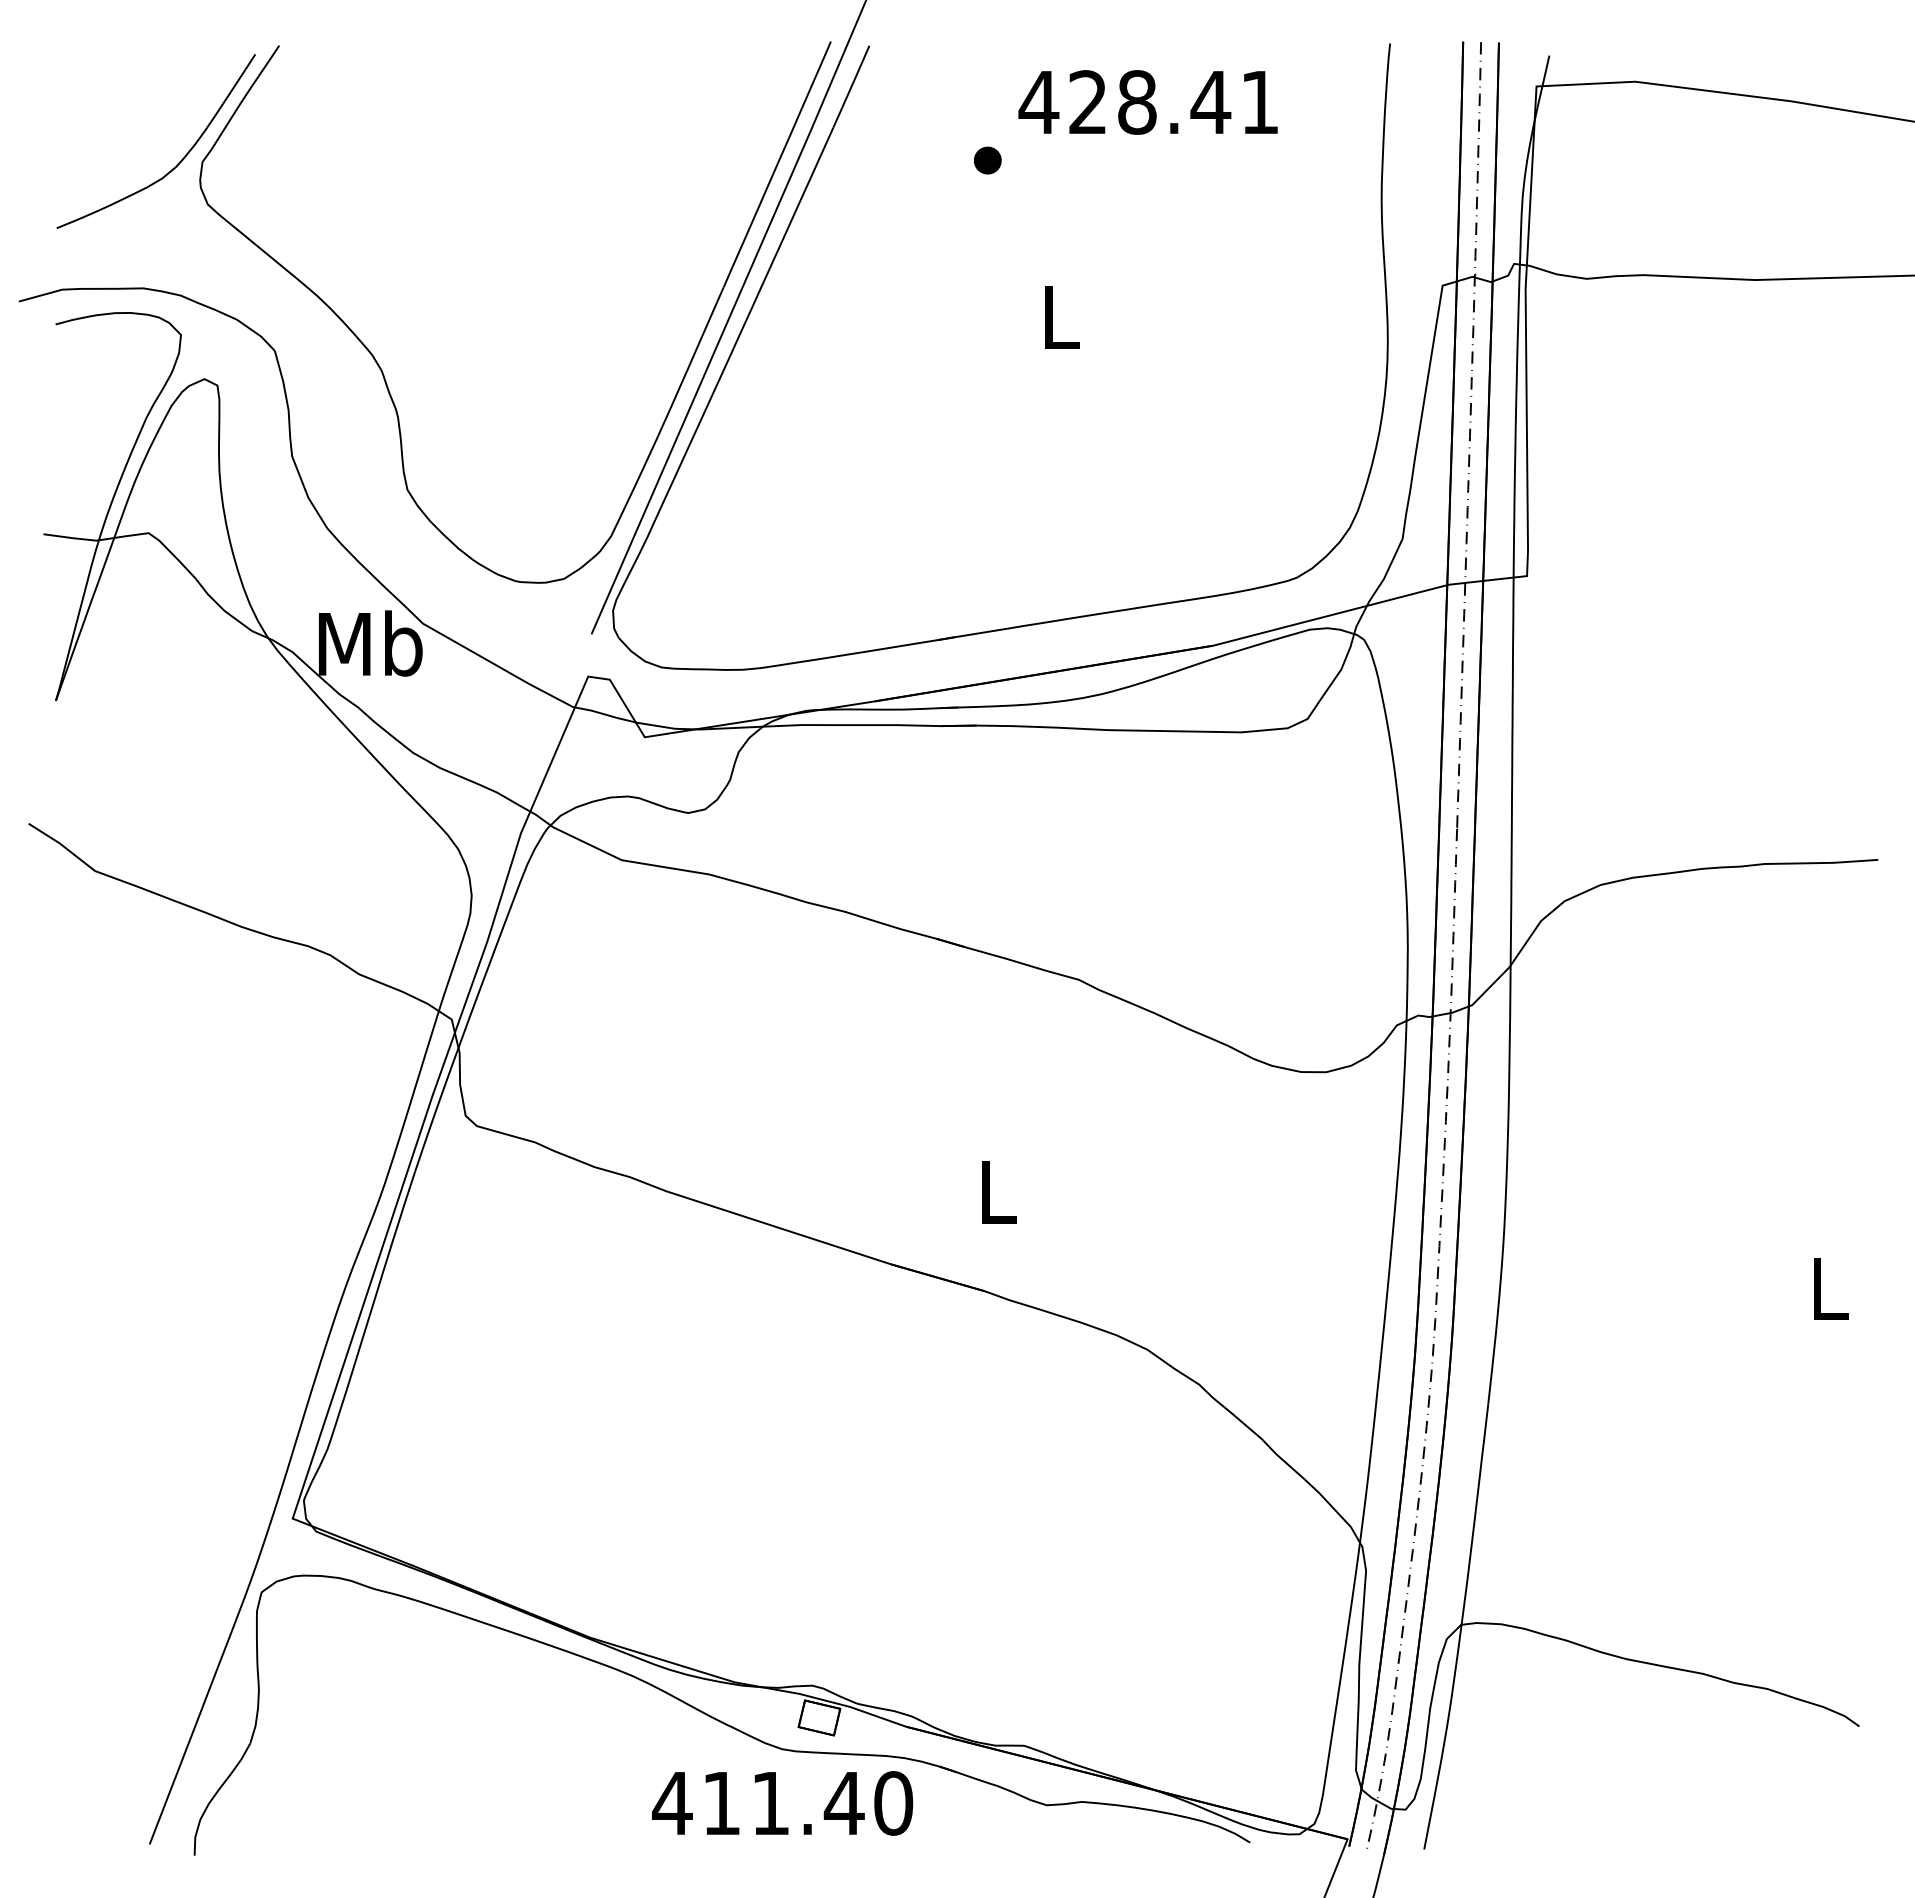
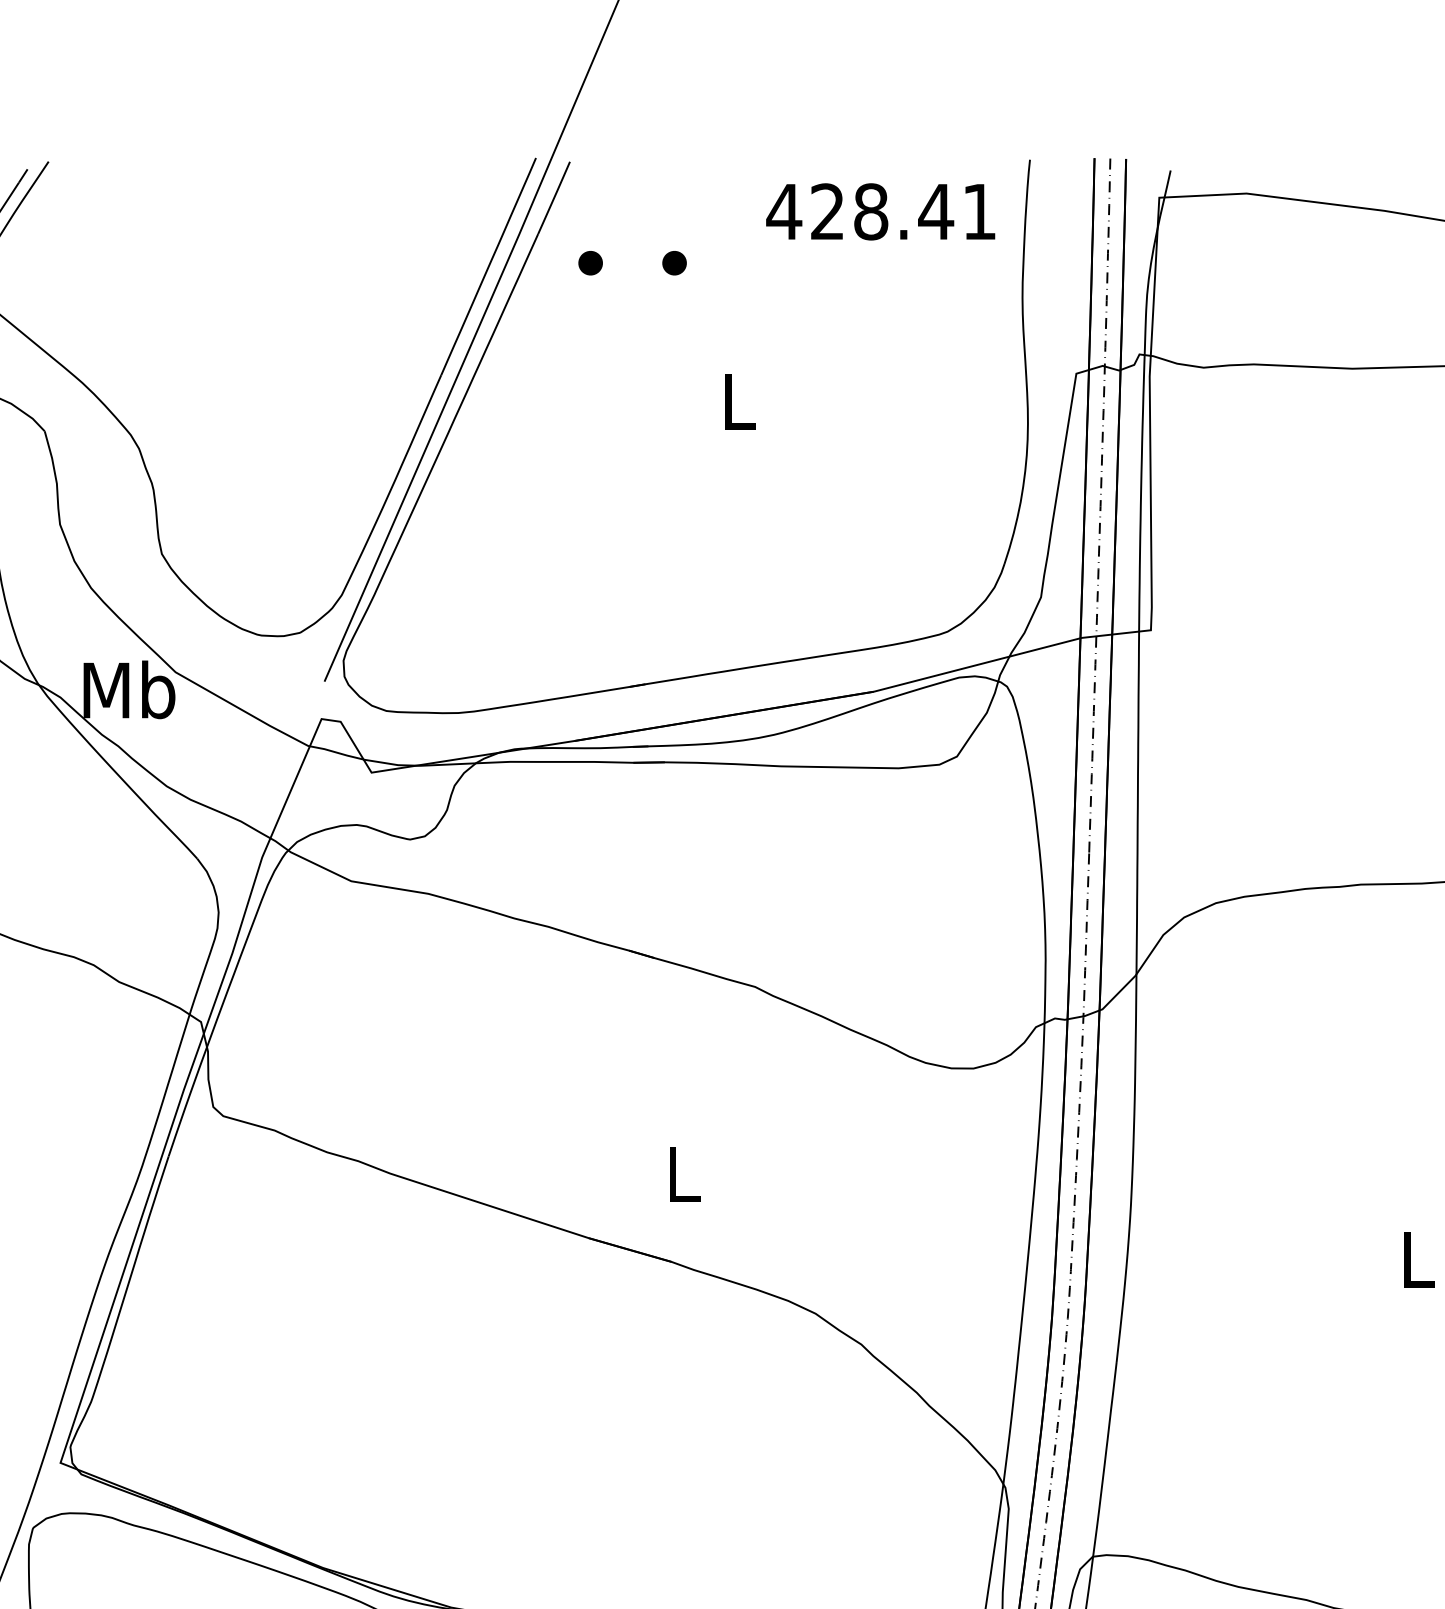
text: (1147, 102) -> (880, 211), moved
part: (892, 160) -> (590, 263), added

